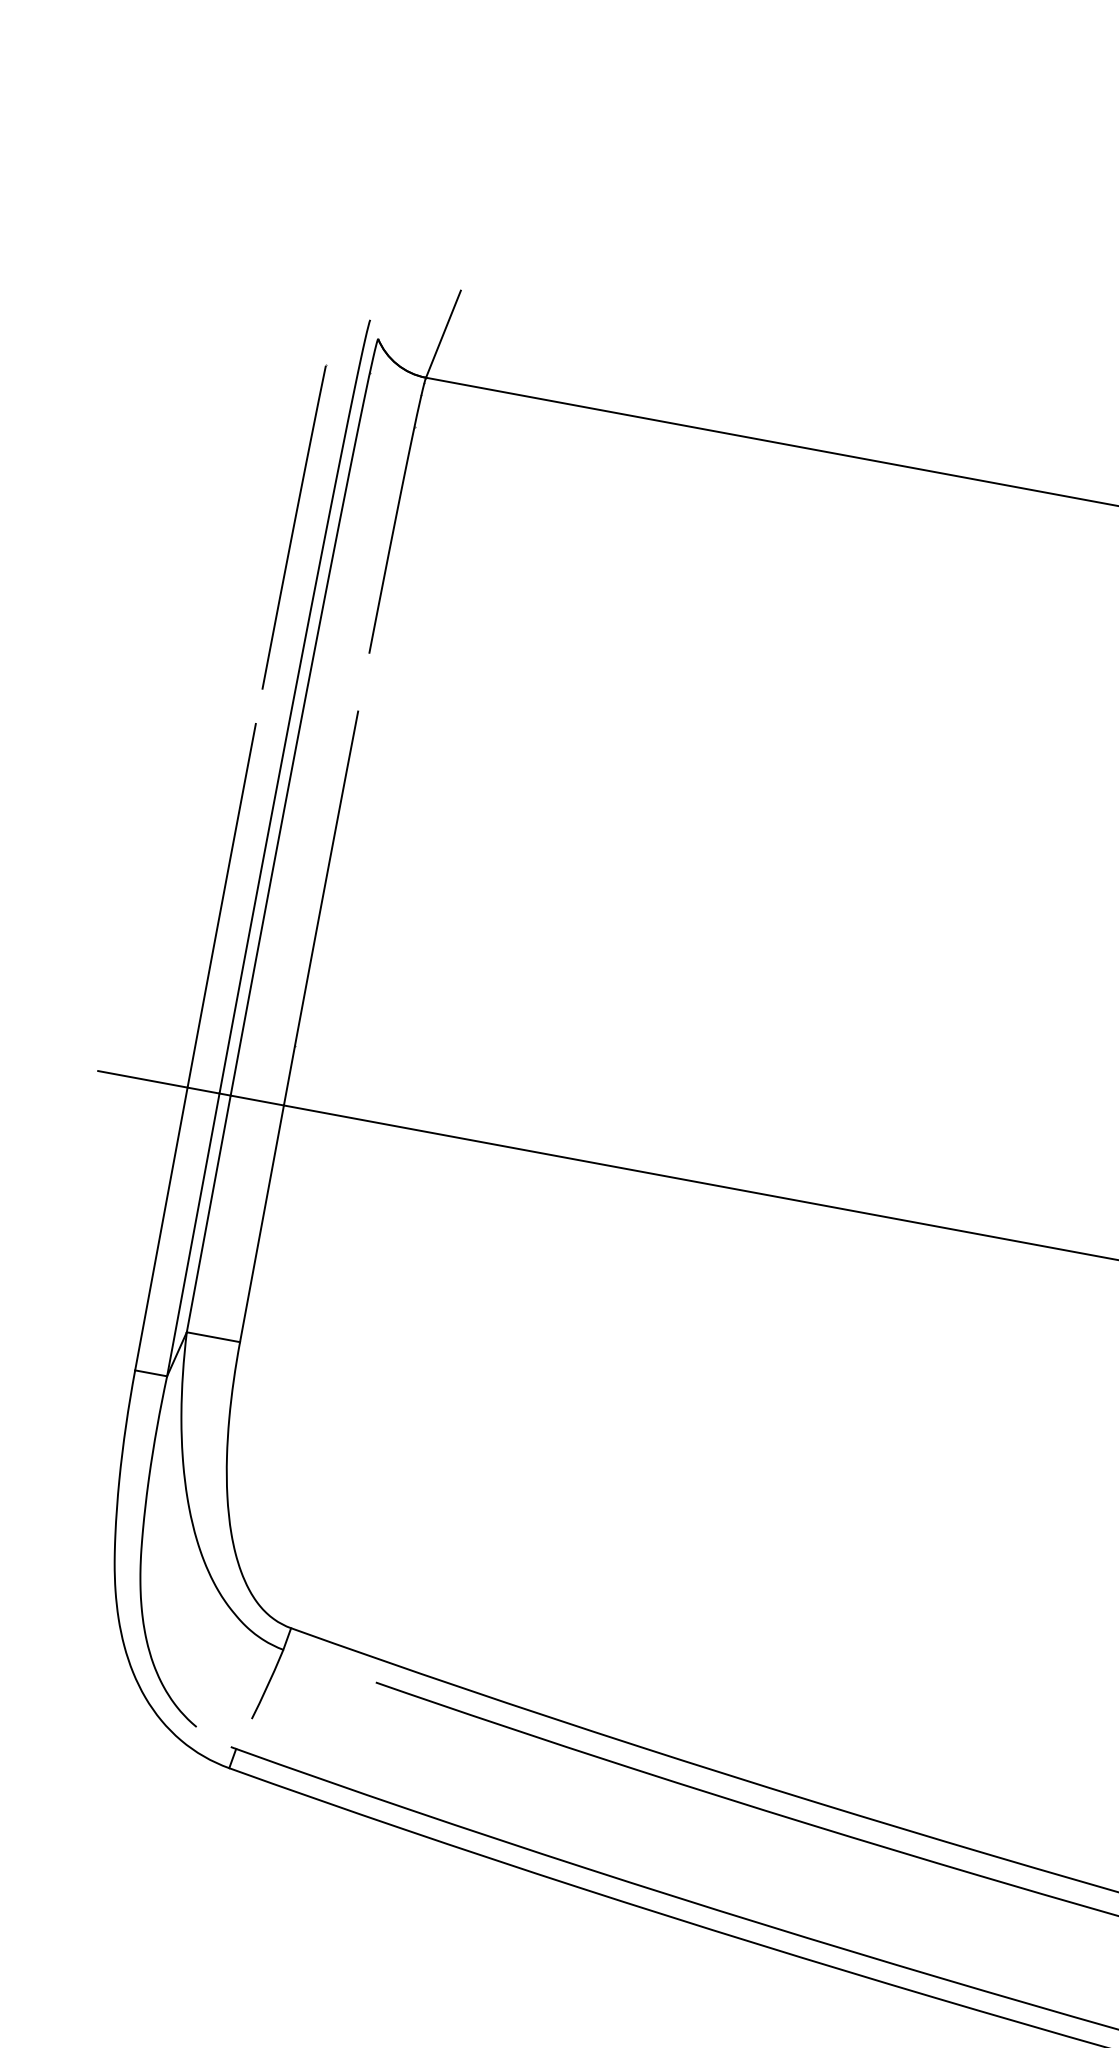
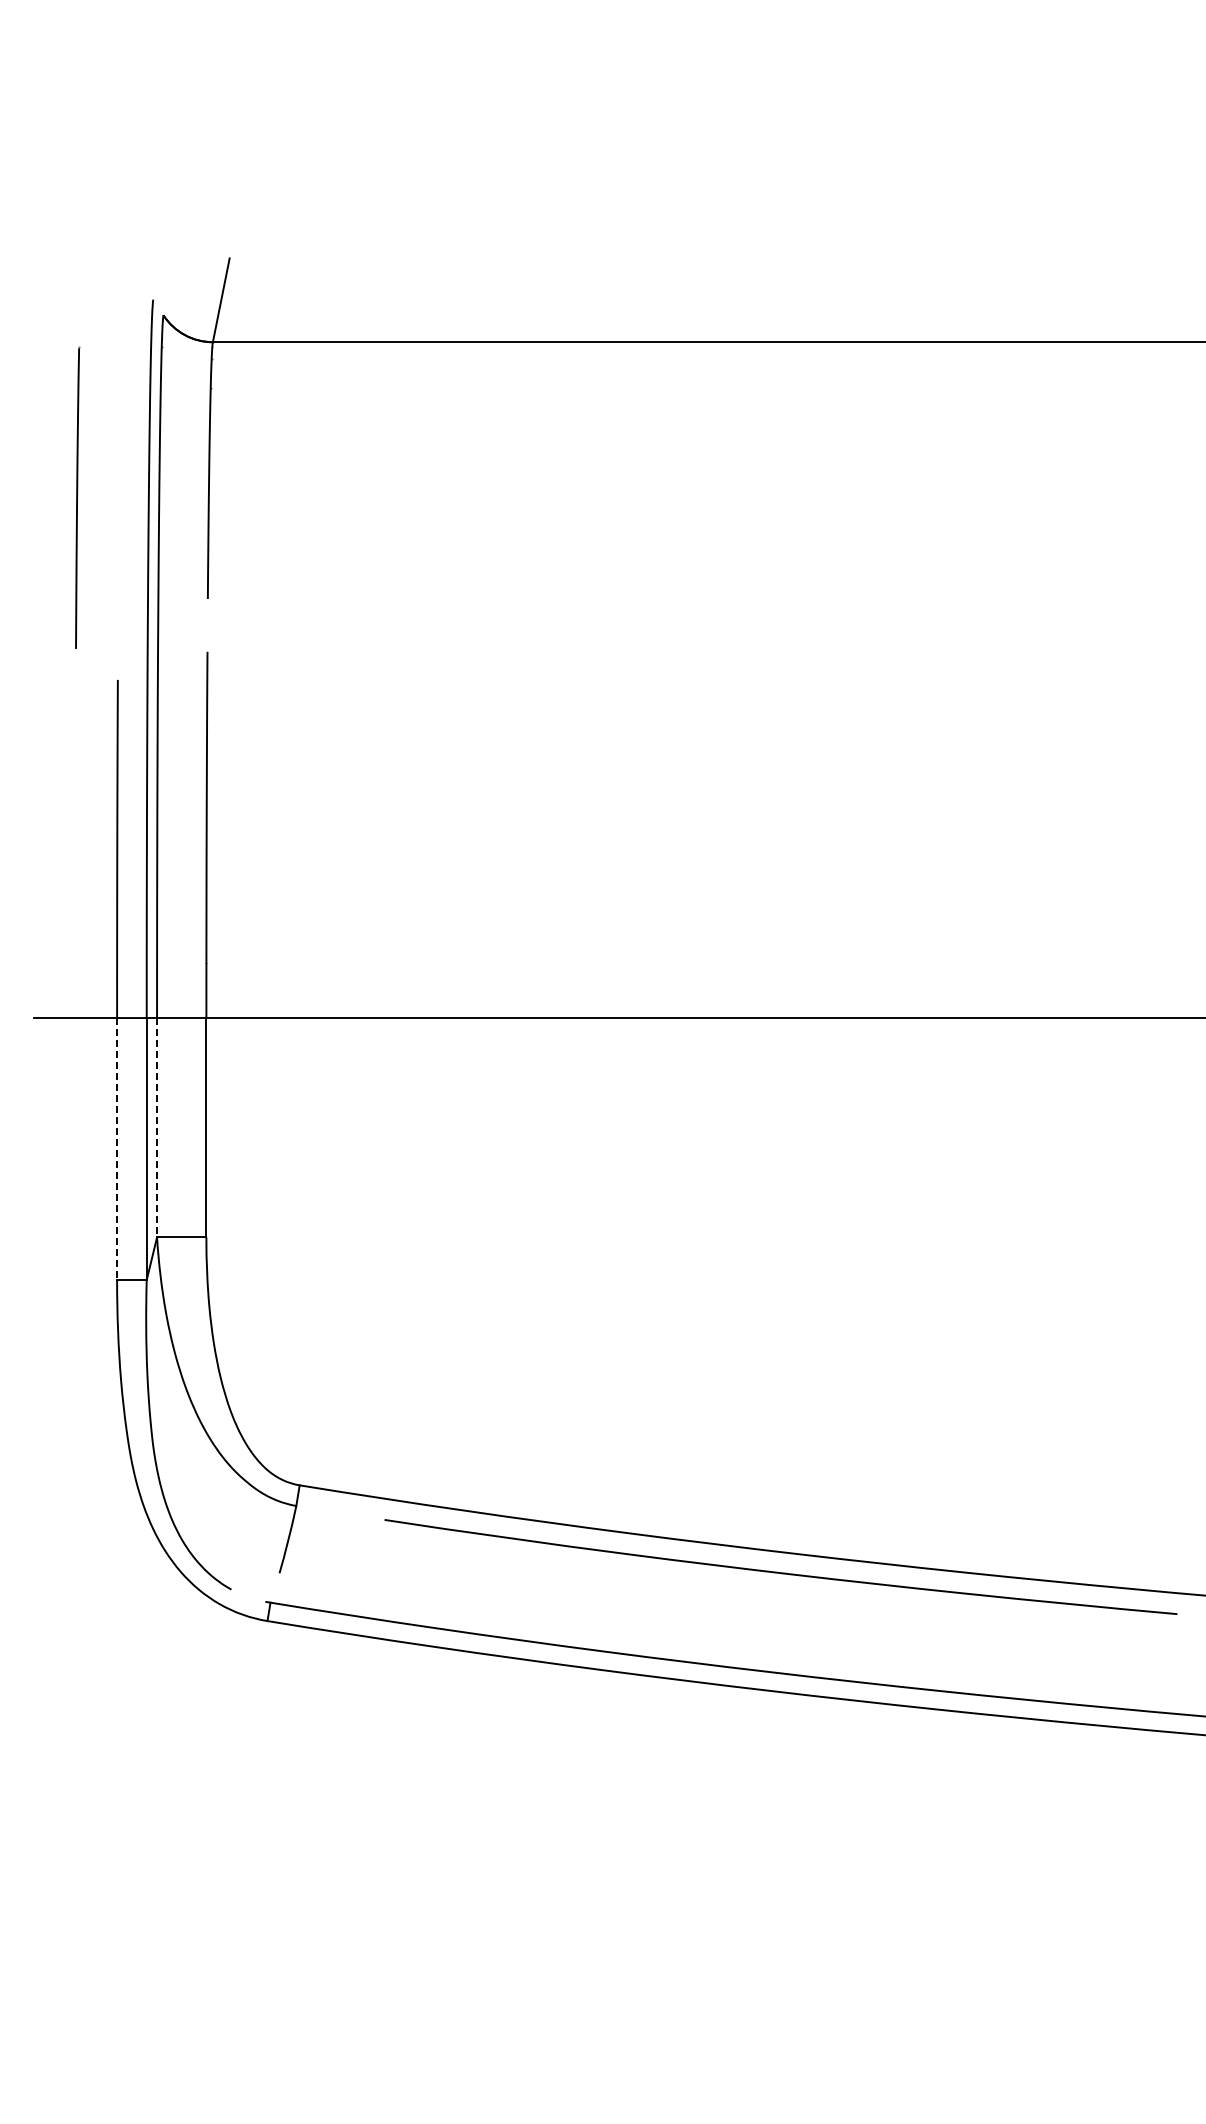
line: (294, 526) -> (77, 497), moved
line: (209, 1213) -> (157, 1127), solid -> dashed
line: (161, 1229) -> (117, 1149), solid -> dashed

